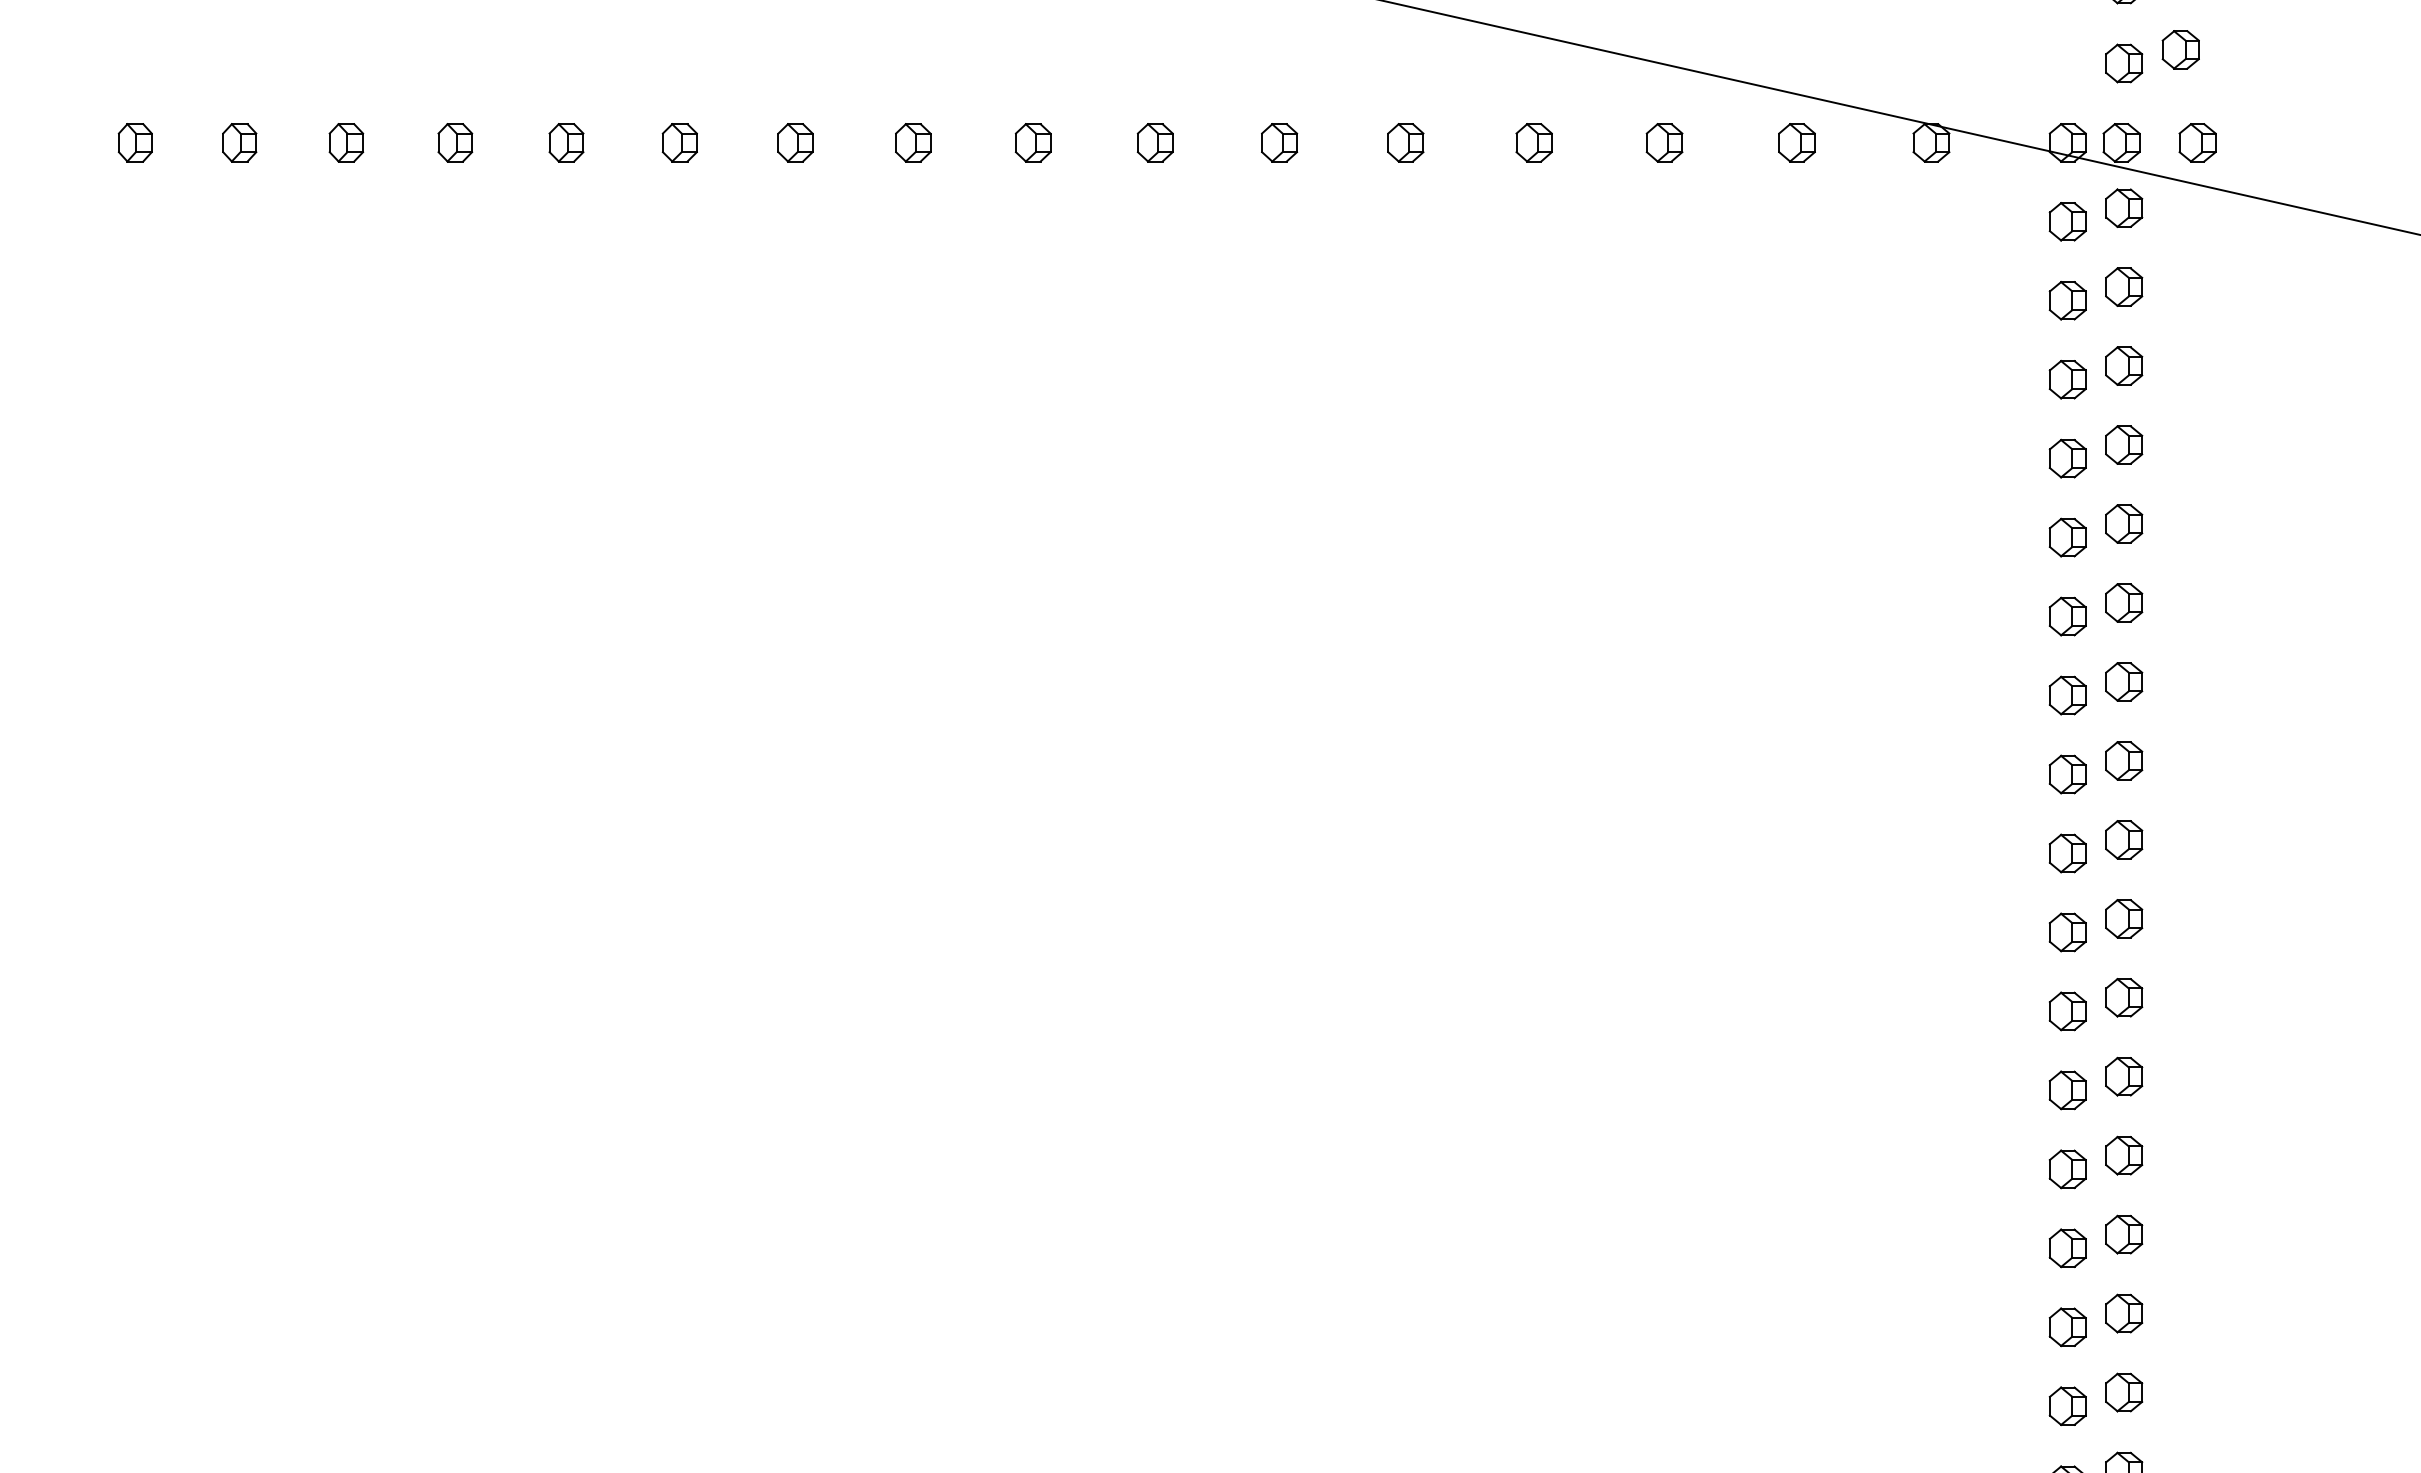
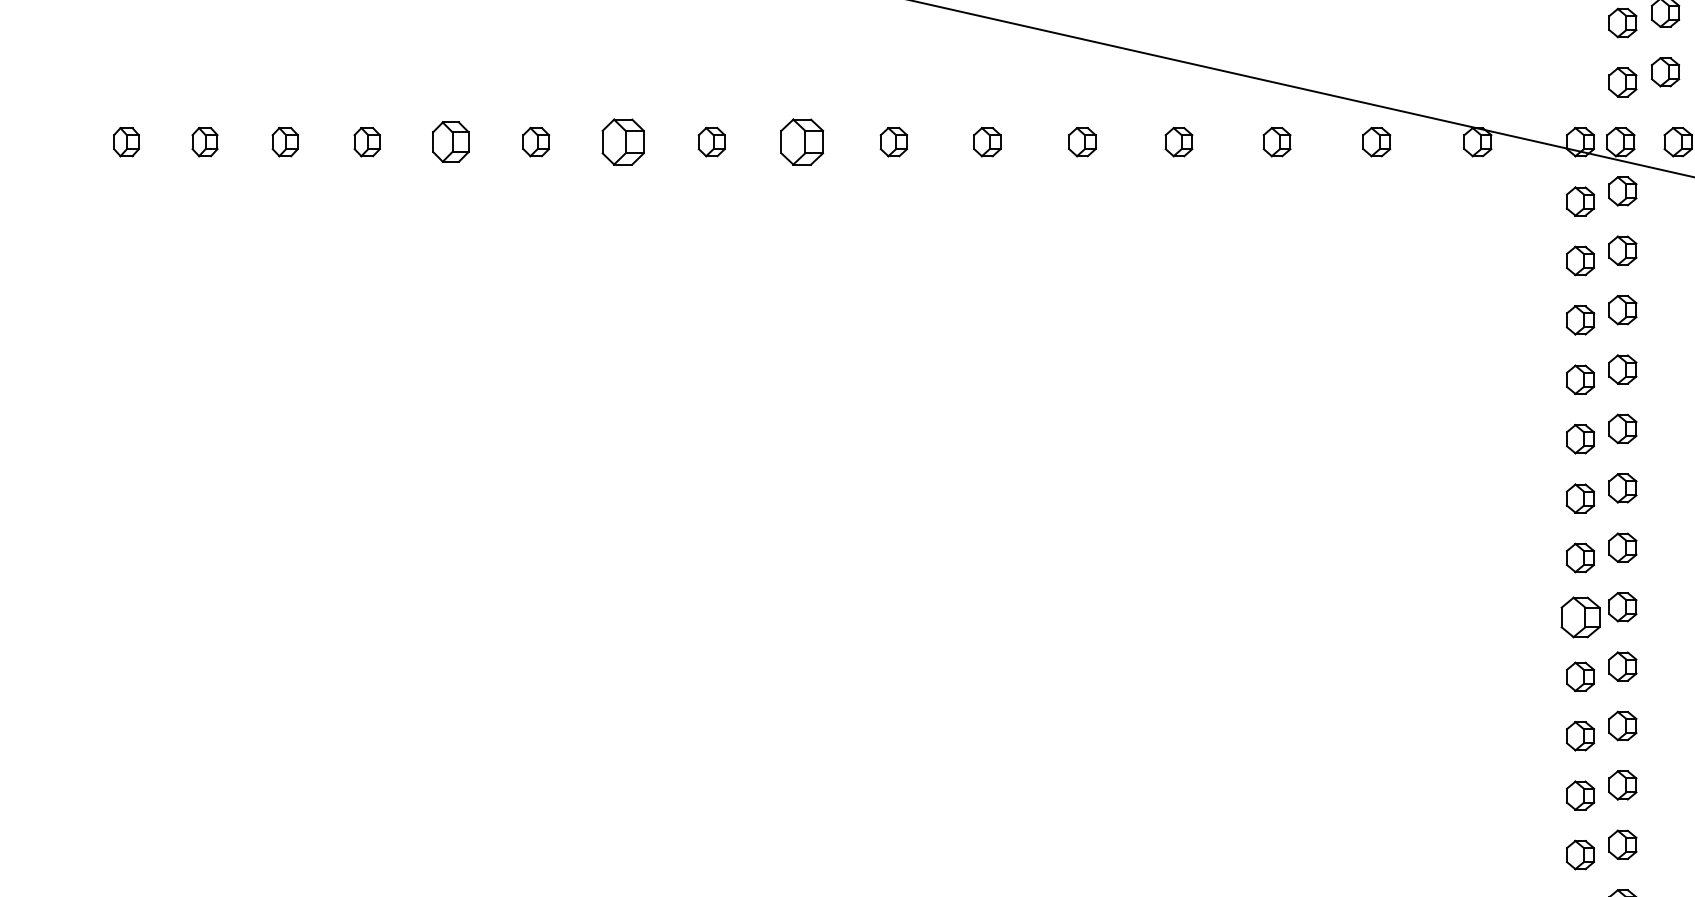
part: (566, 142) -> (450, 141), size x1.4
part: (795, 142) -> (623, 141), size x1.6
part: (1032, 142) -> (801, 141), size x1.6
part: (2067, 774) -> (1580, 617), size x1.4

